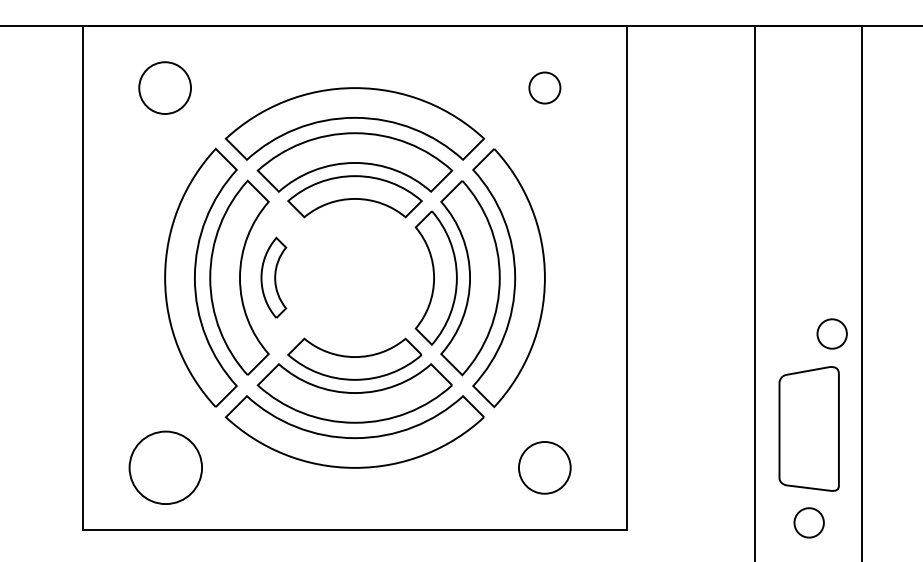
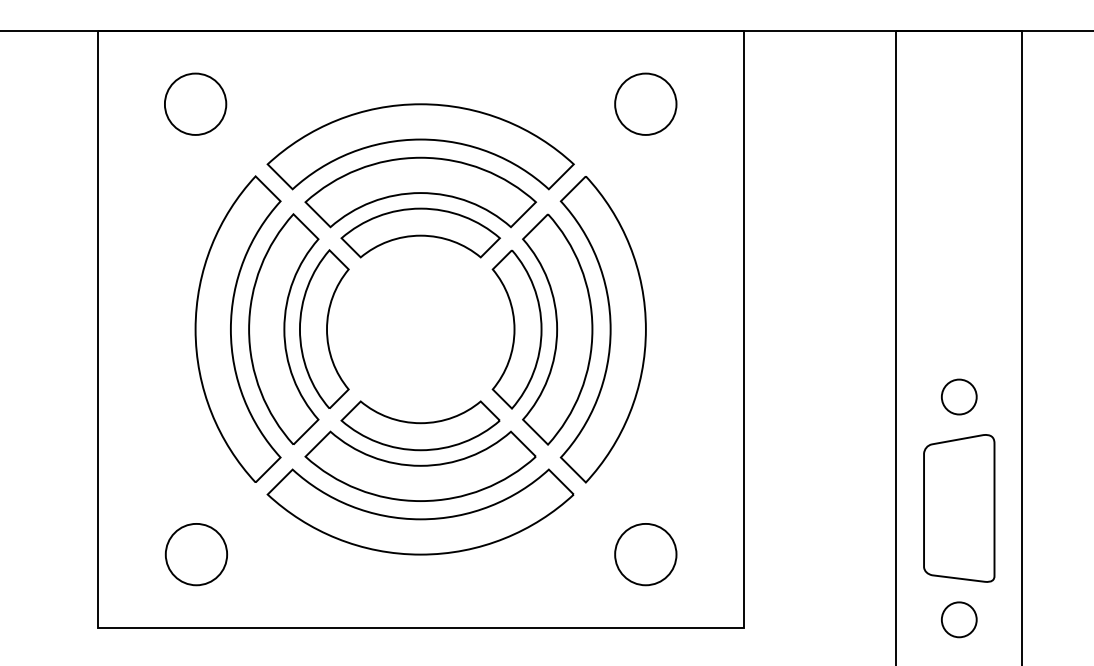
part: (544, 87) -> (645, 103), size x1.67
part: (273, 277) -> (324, 328), size x1.67
part: (831, 333) -> (958, 396), moved
part: (165, 467) -> (196, 554), size x0.71

